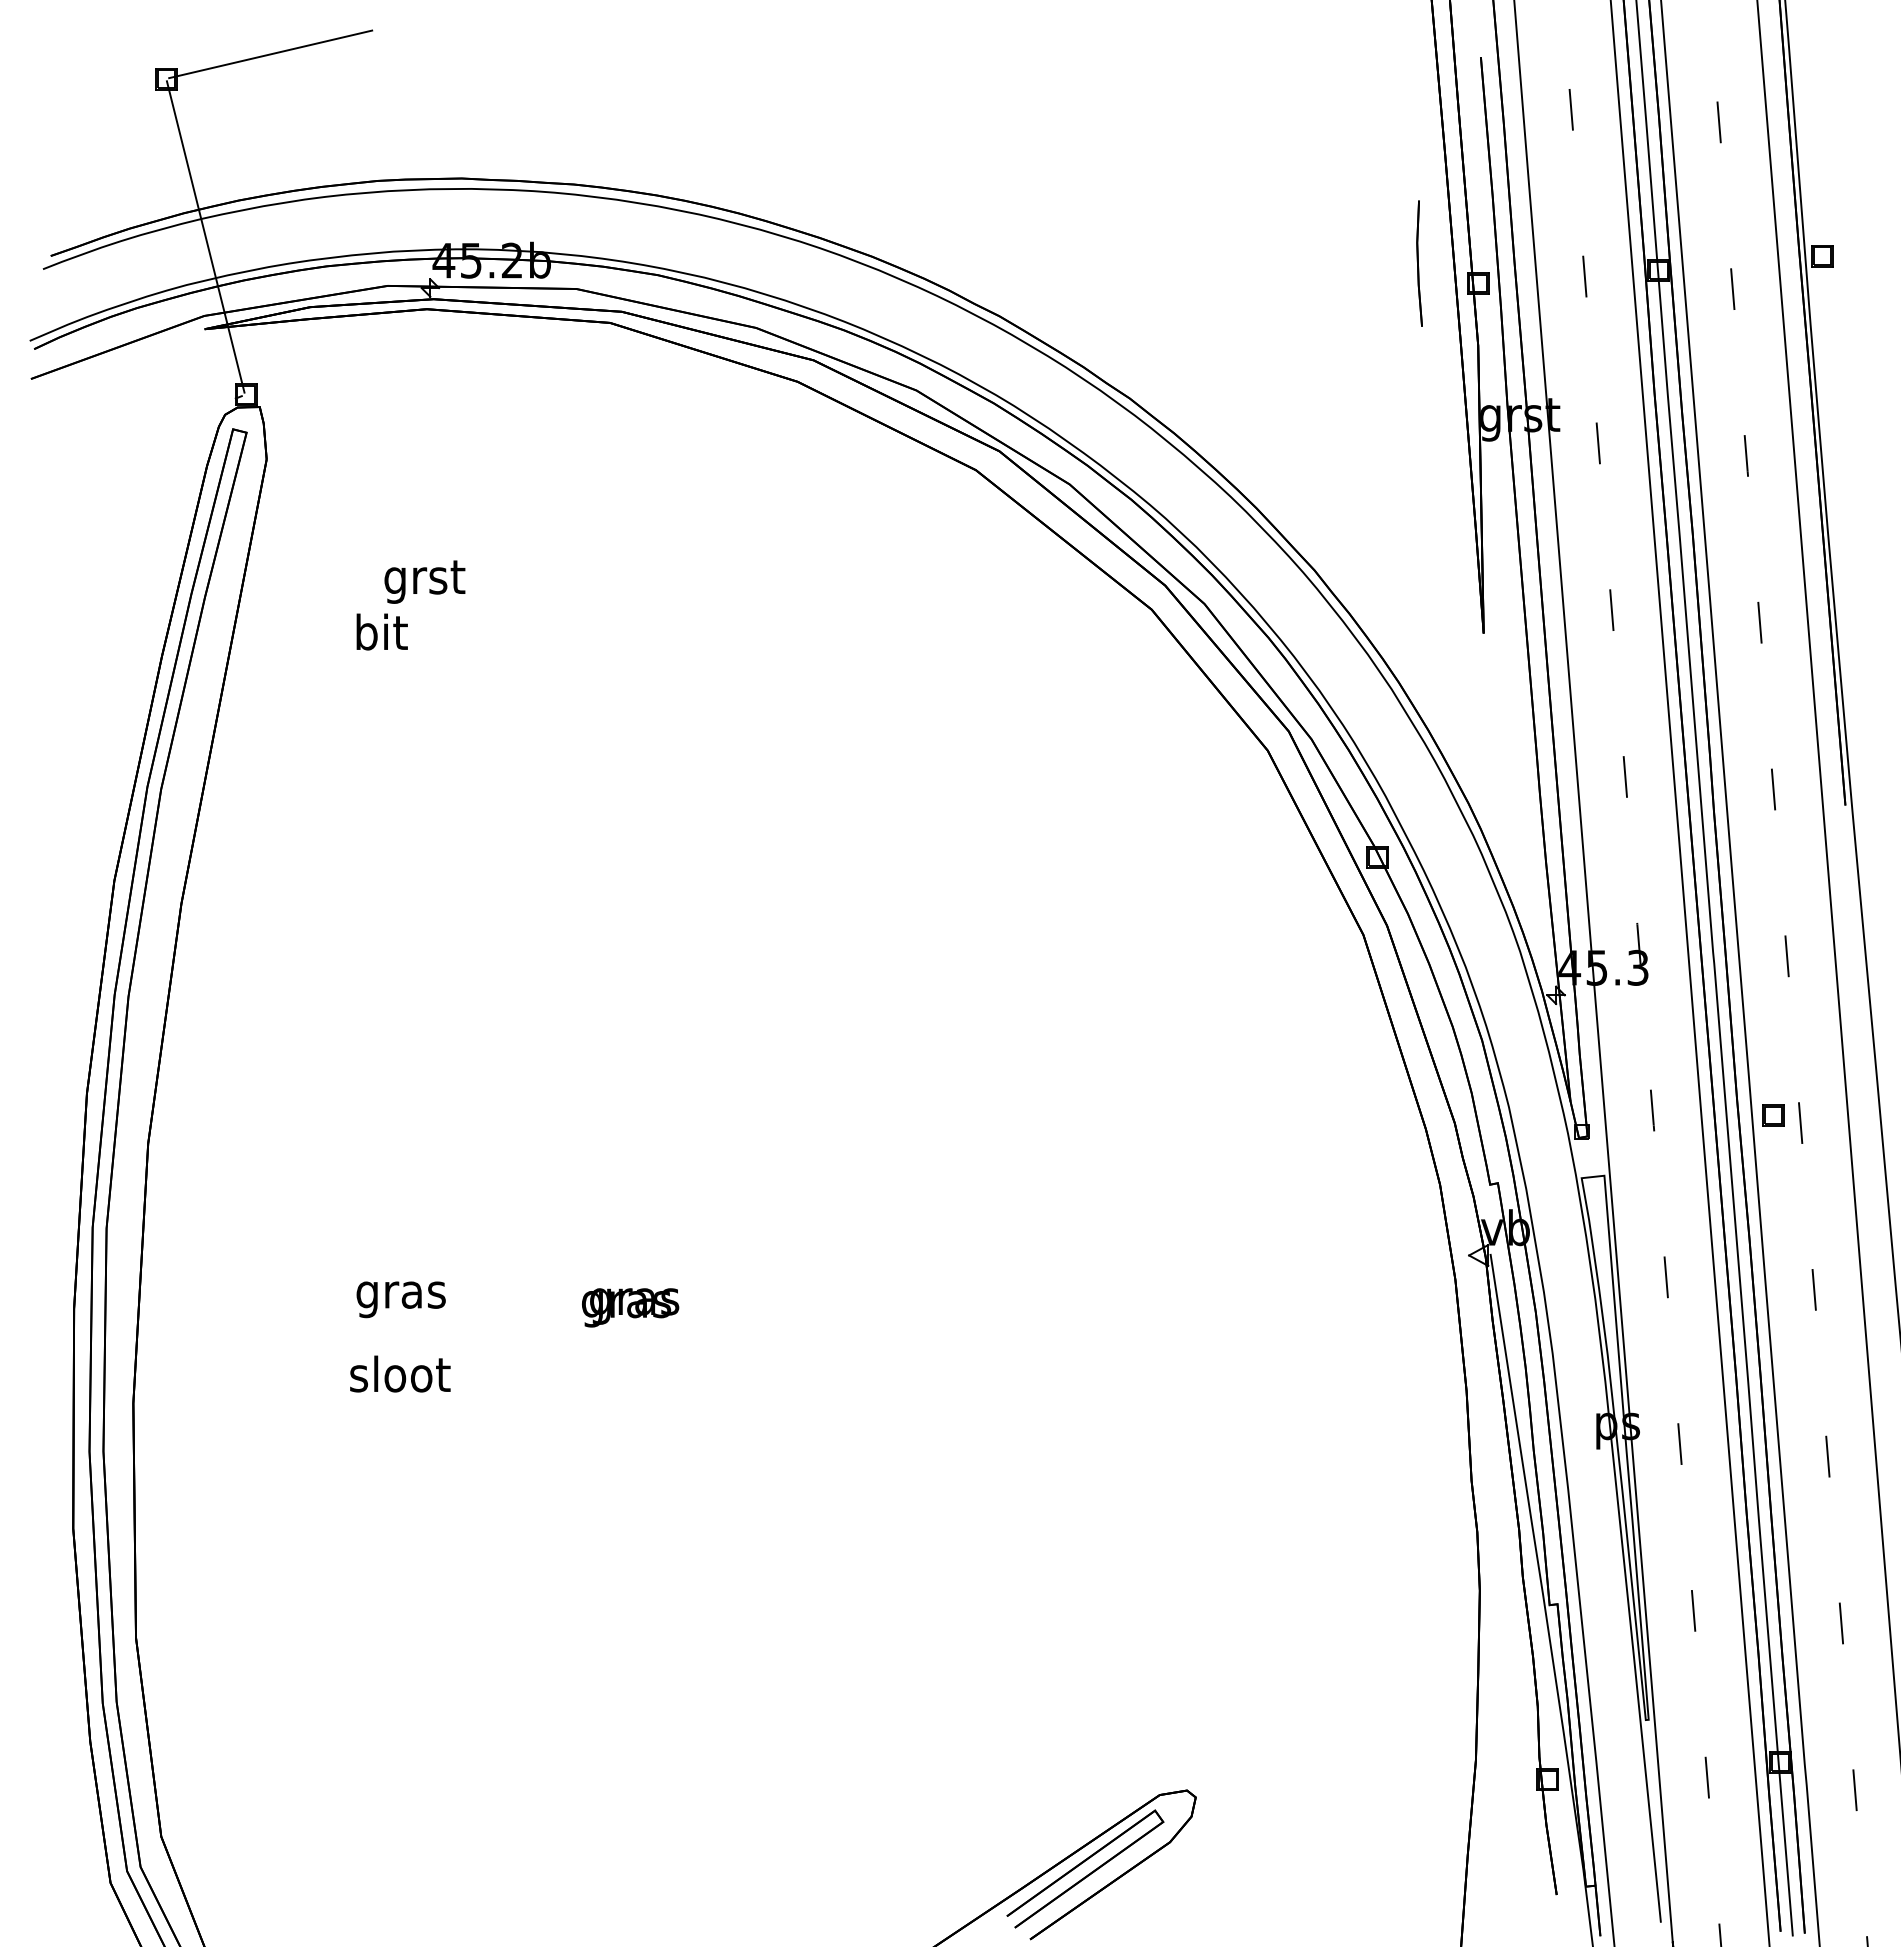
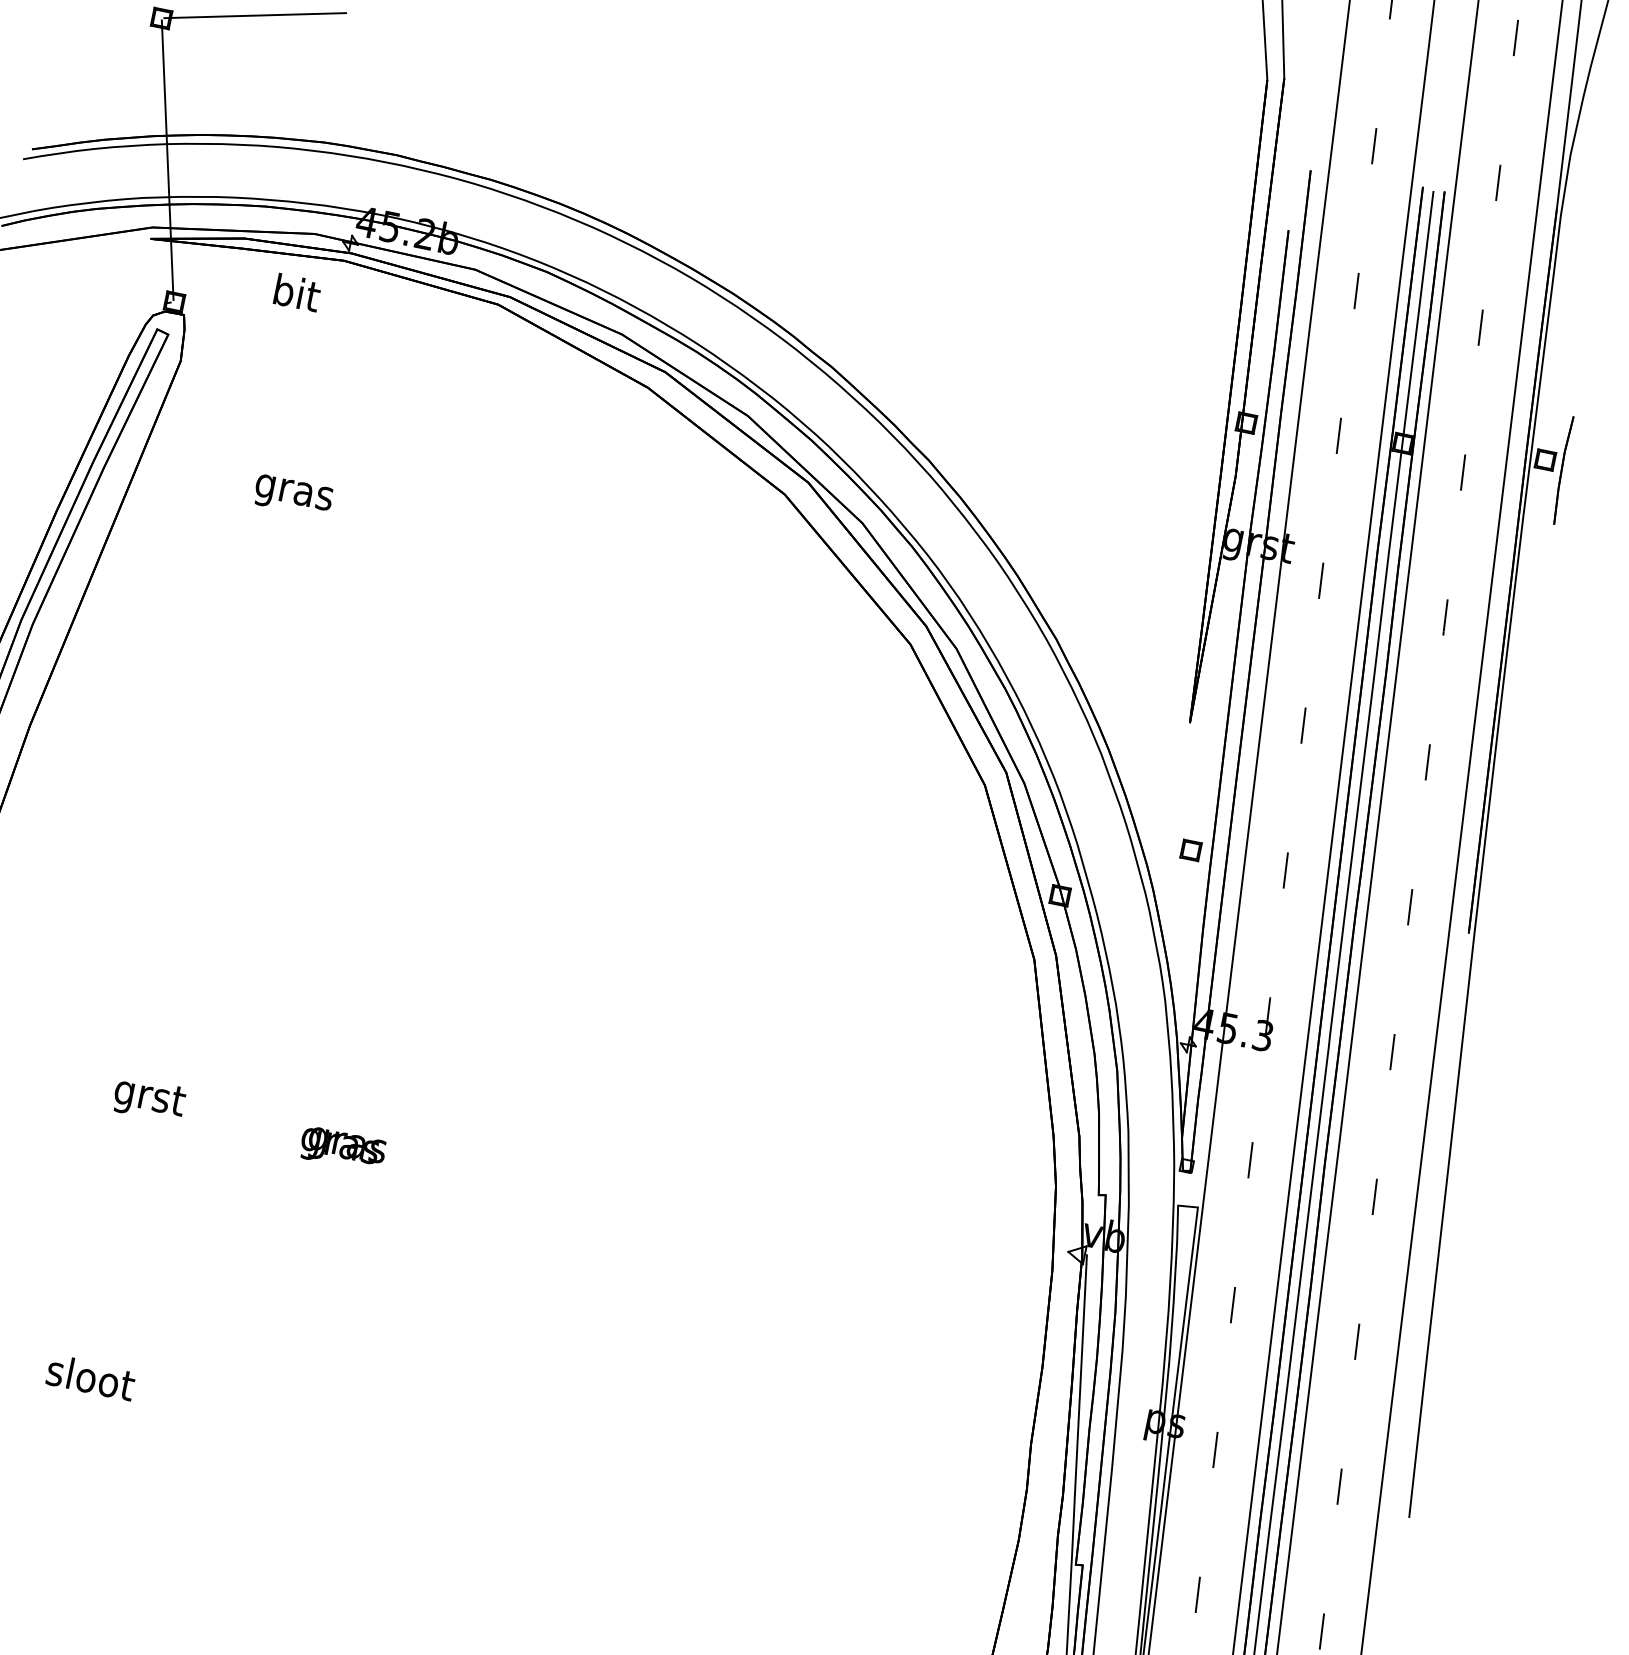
part: (1419, 263) -> (1563, 470), moved
text: (423, 581) -> (293, 492), grst -> gras
text: (381, 631) -> (297, 292), moved
part: (1773, 1115) -> (1191, 850), moved
text: (400, 1296) -> (148, 1099), gras -> grst
text: (400, 1373) -> (91, 1377), moved

